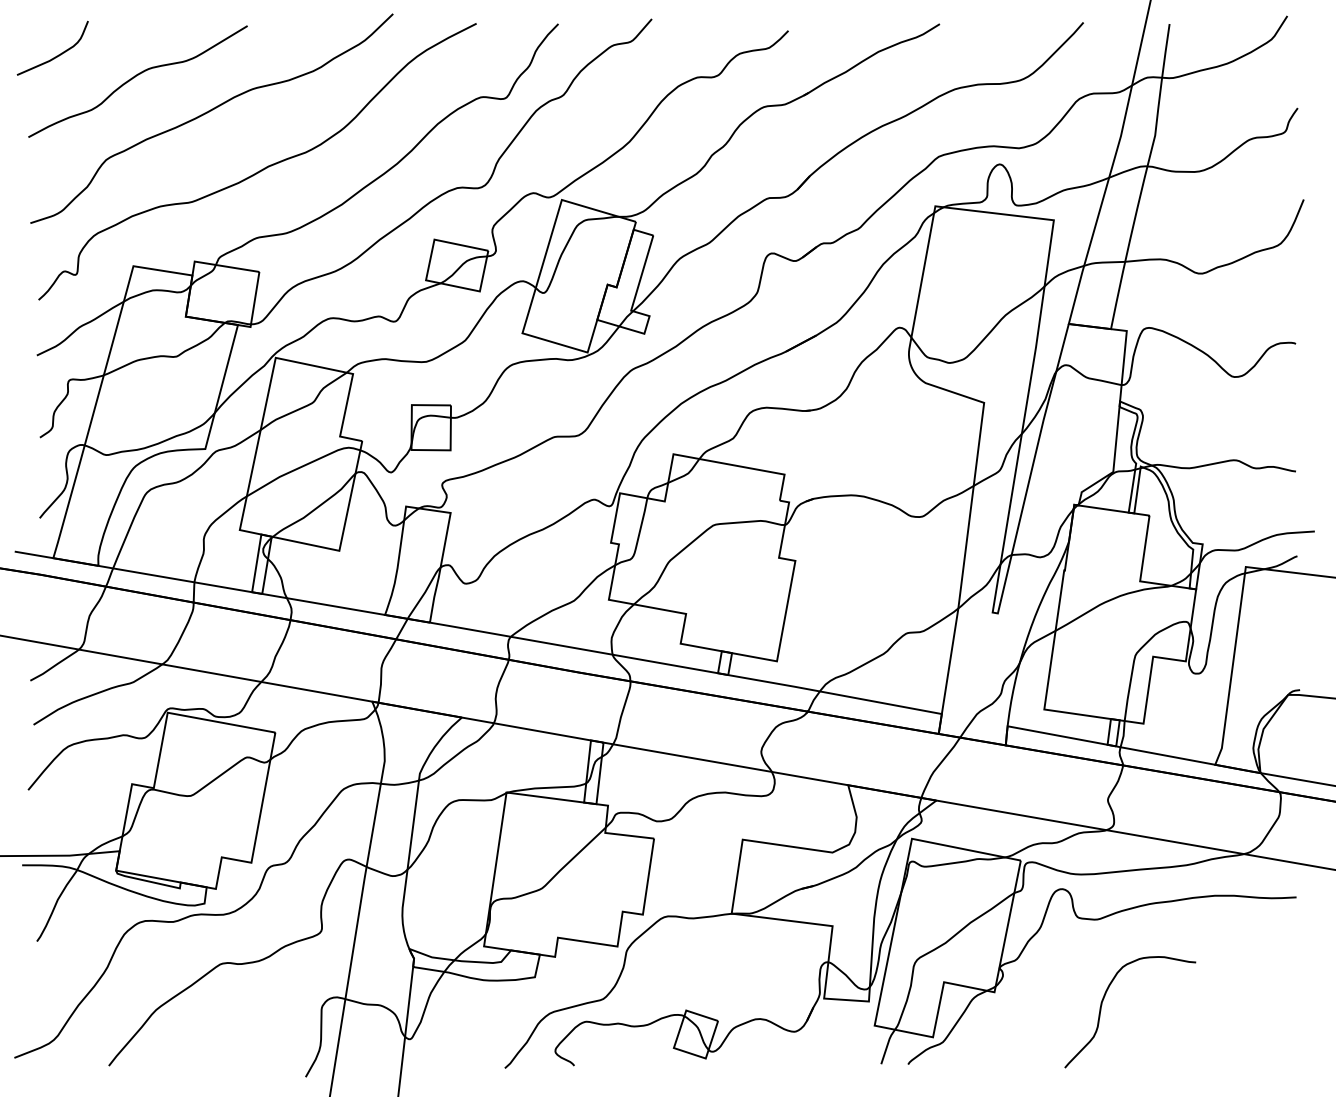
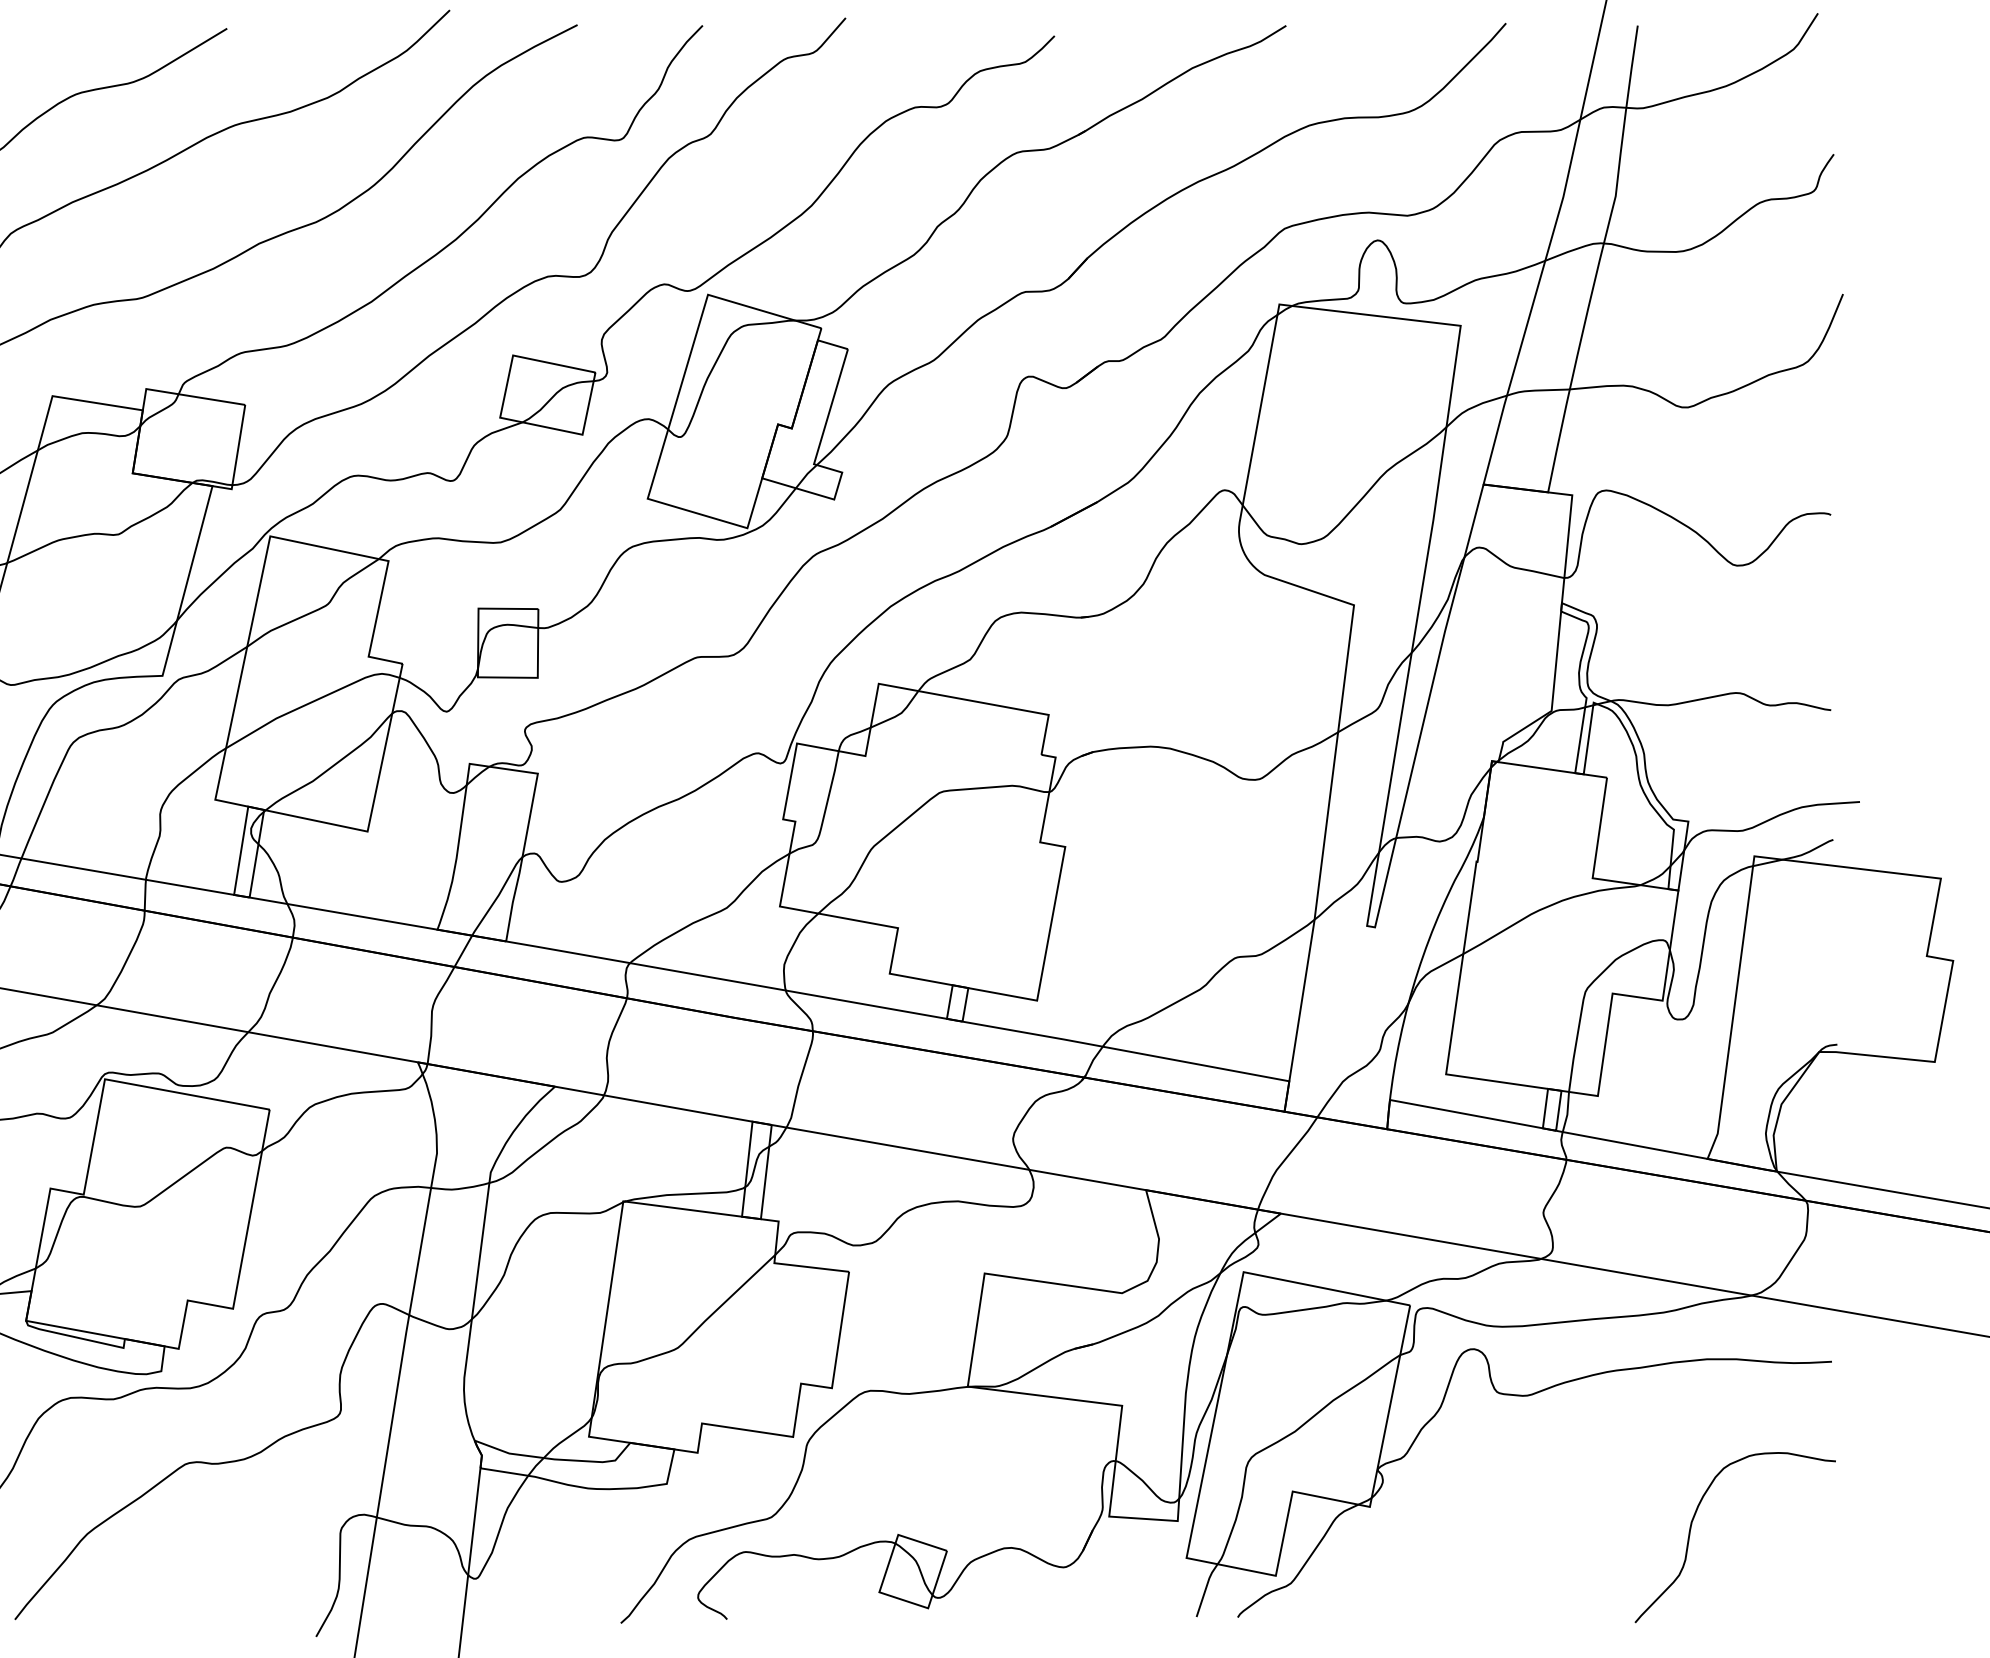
curve: (1102, 1005) -> (1692, 1527), moved

